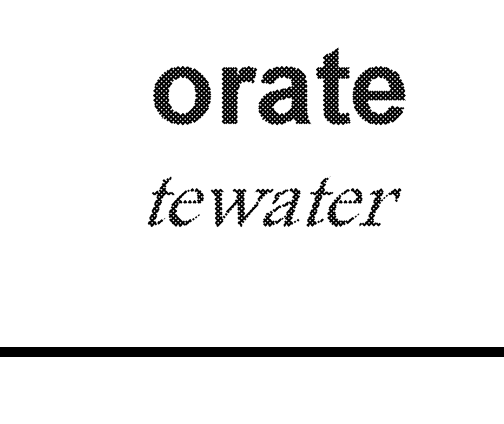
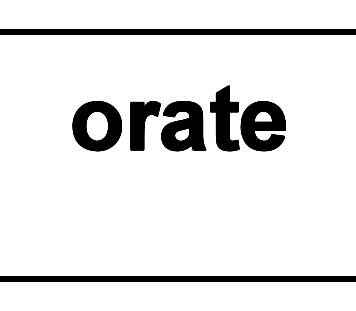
part: (279, 86) -> (179, 118), size x1.4
part: (274, 200) -> (176, 187), removed

